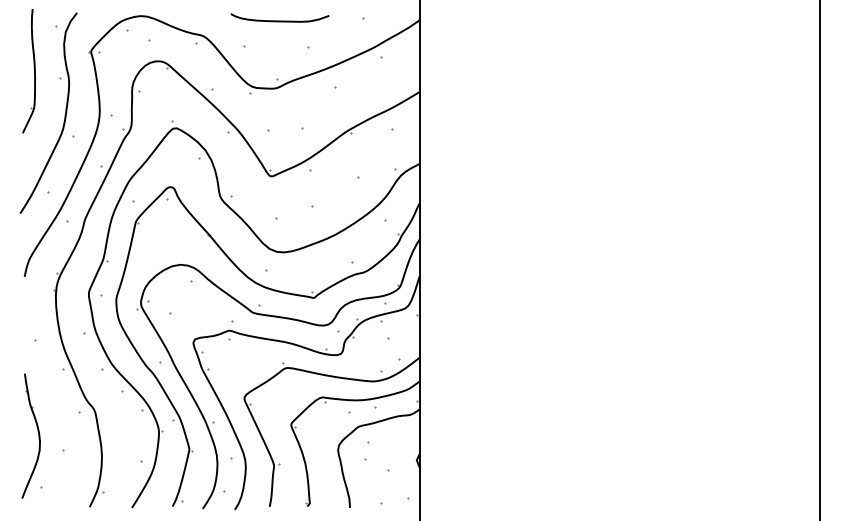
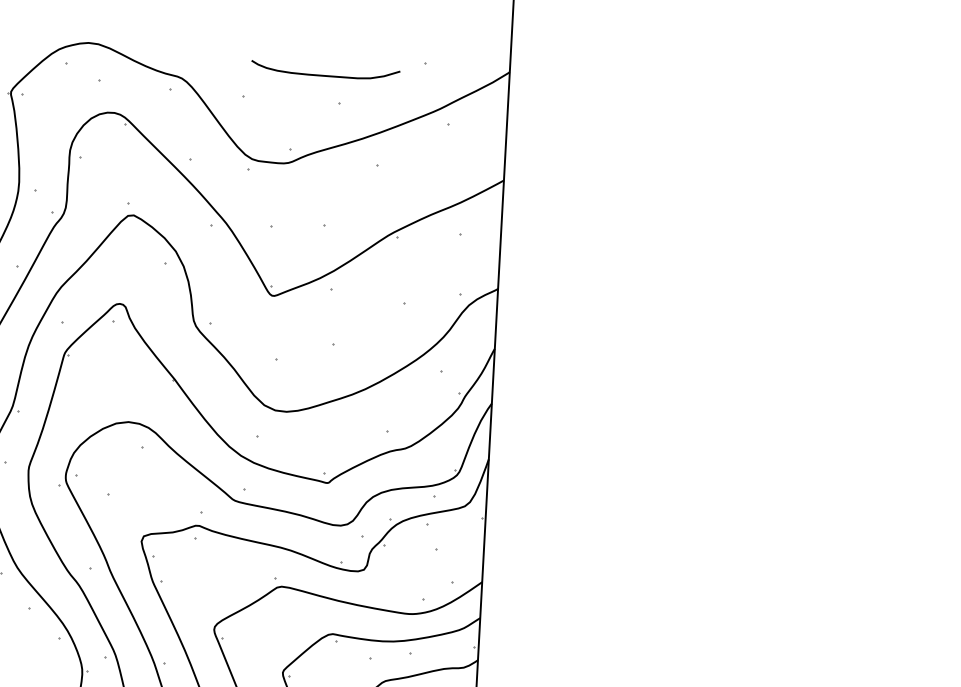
curve: (279, 20) -> (324, 74), moved

